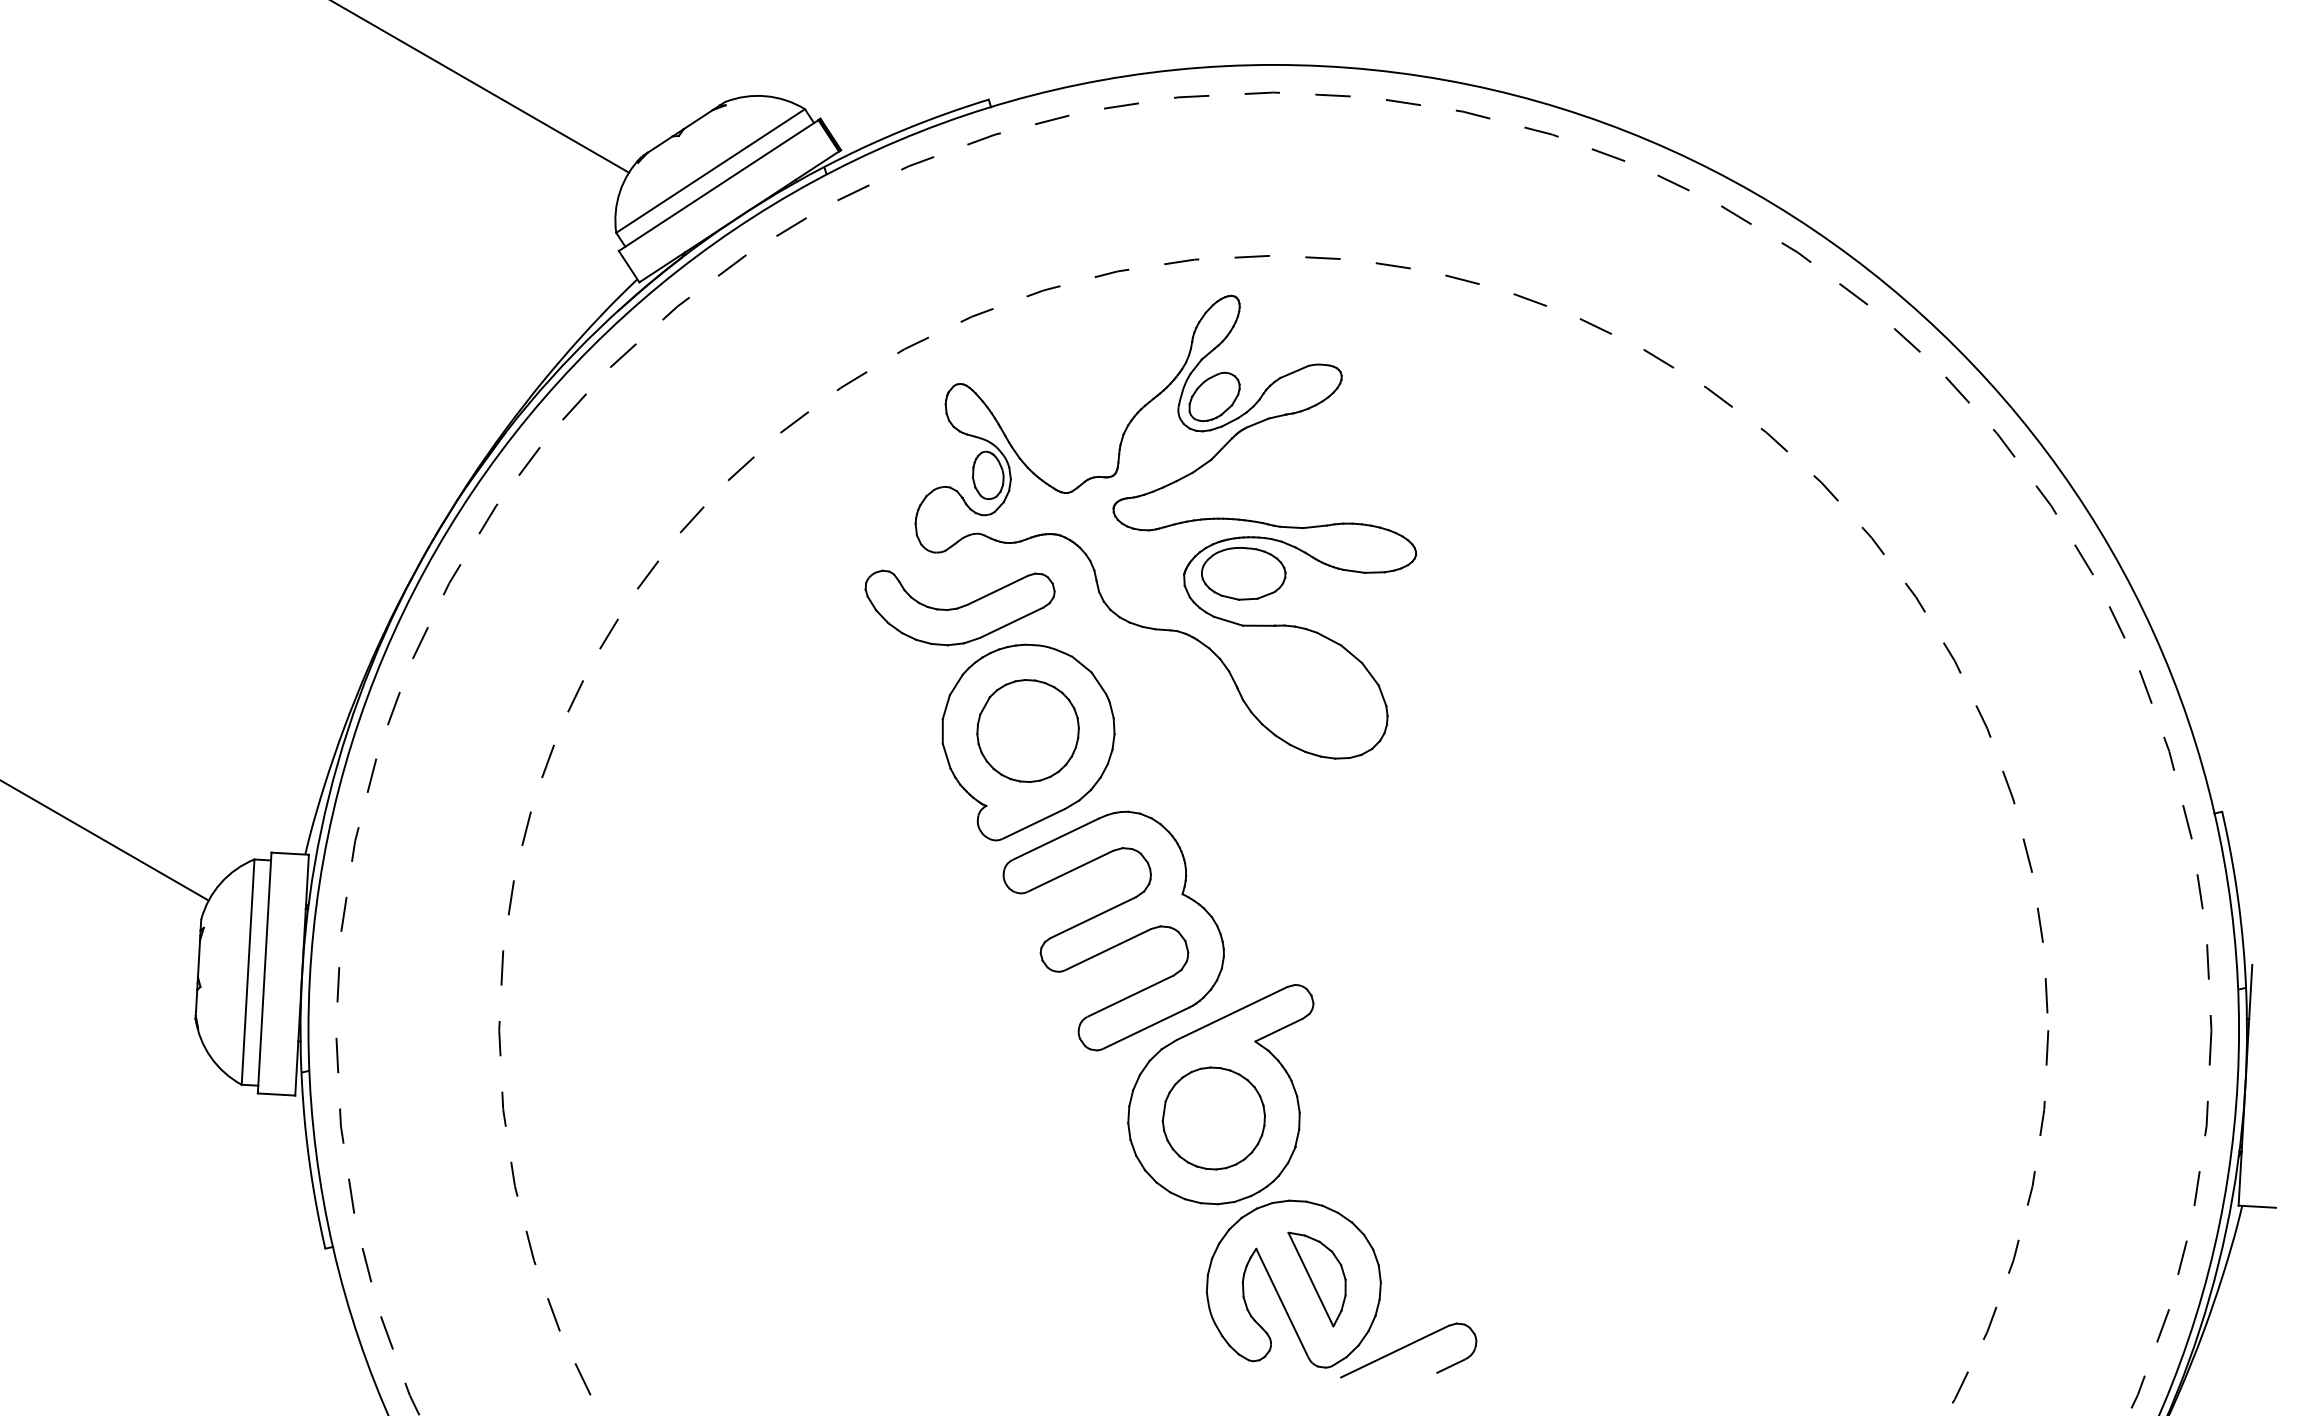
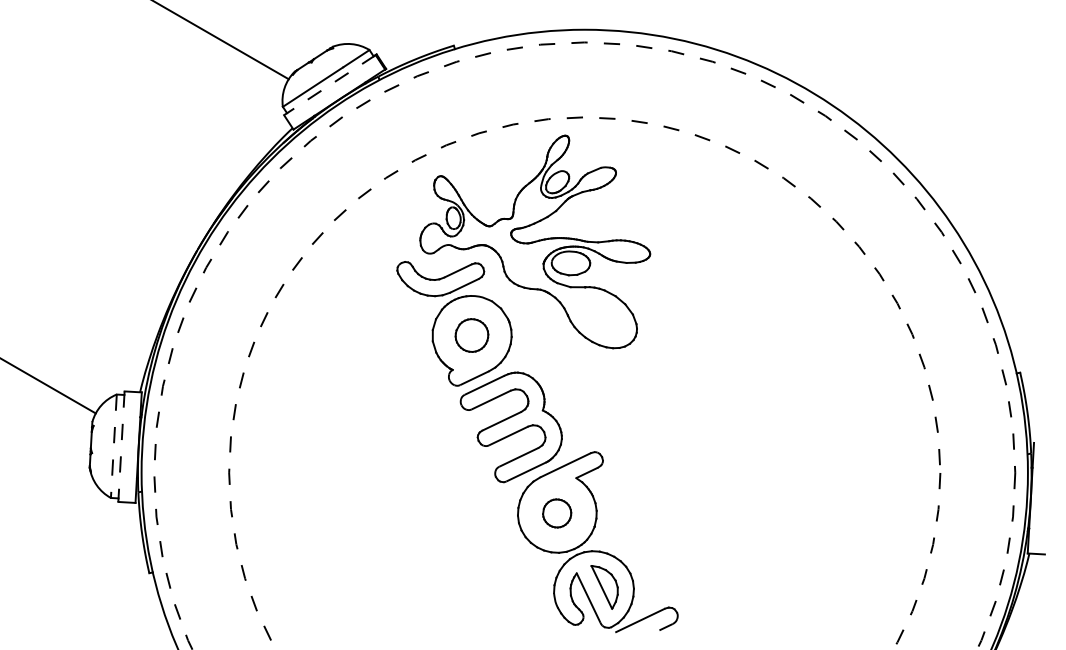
line: (717, 186) -> (329, 85), solid -> dashed
part: (1027, 730) -> (471, 335), size x0.7
line: (247, 972) -> (113, 446), solid -> dashed
line: (264, 974) -> (121, 447), solid -> dashed
part: (1212, 1118) -> (556, 513), size x0.6

